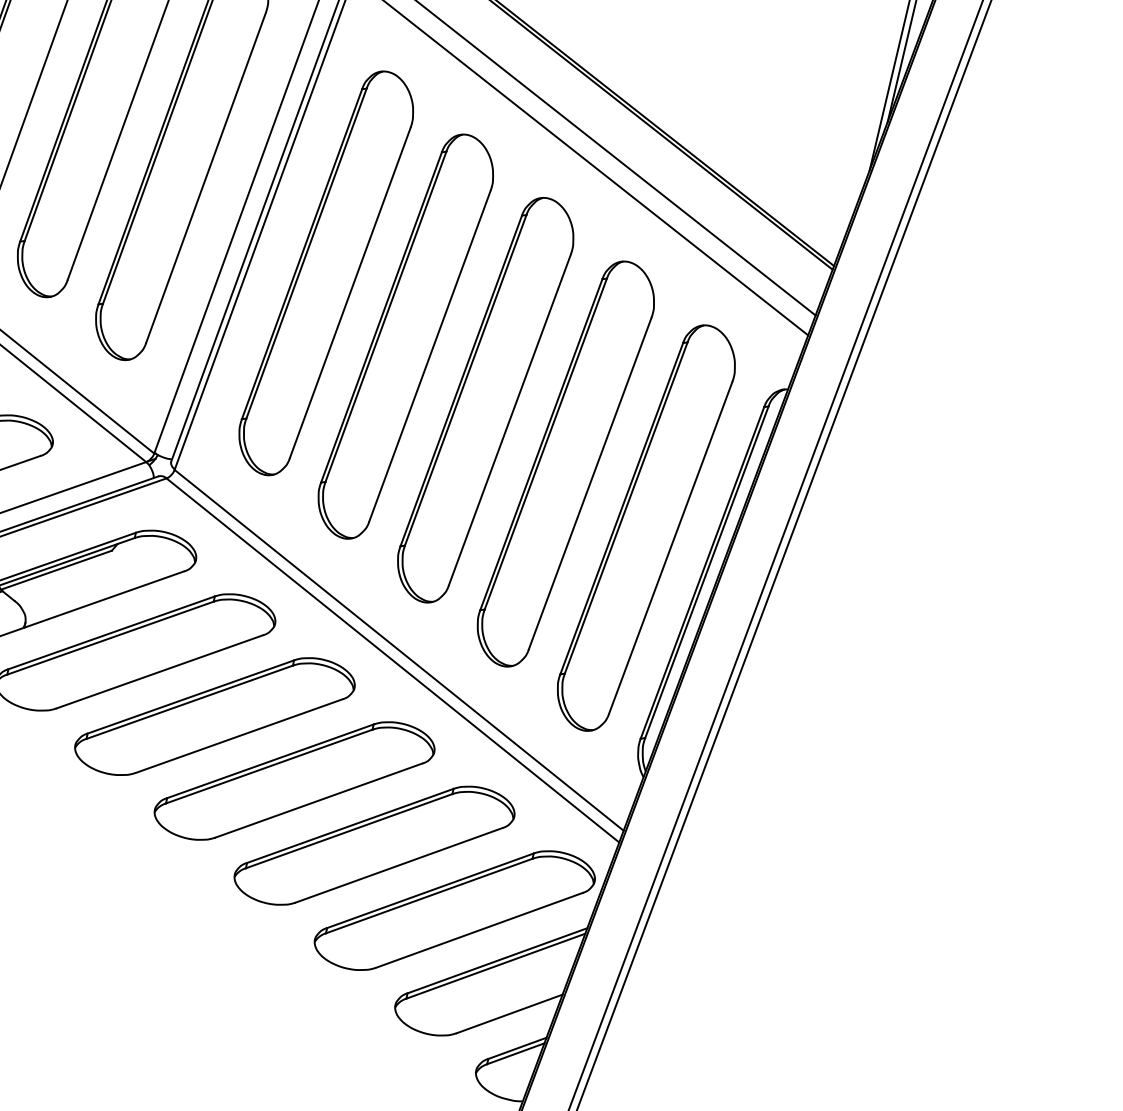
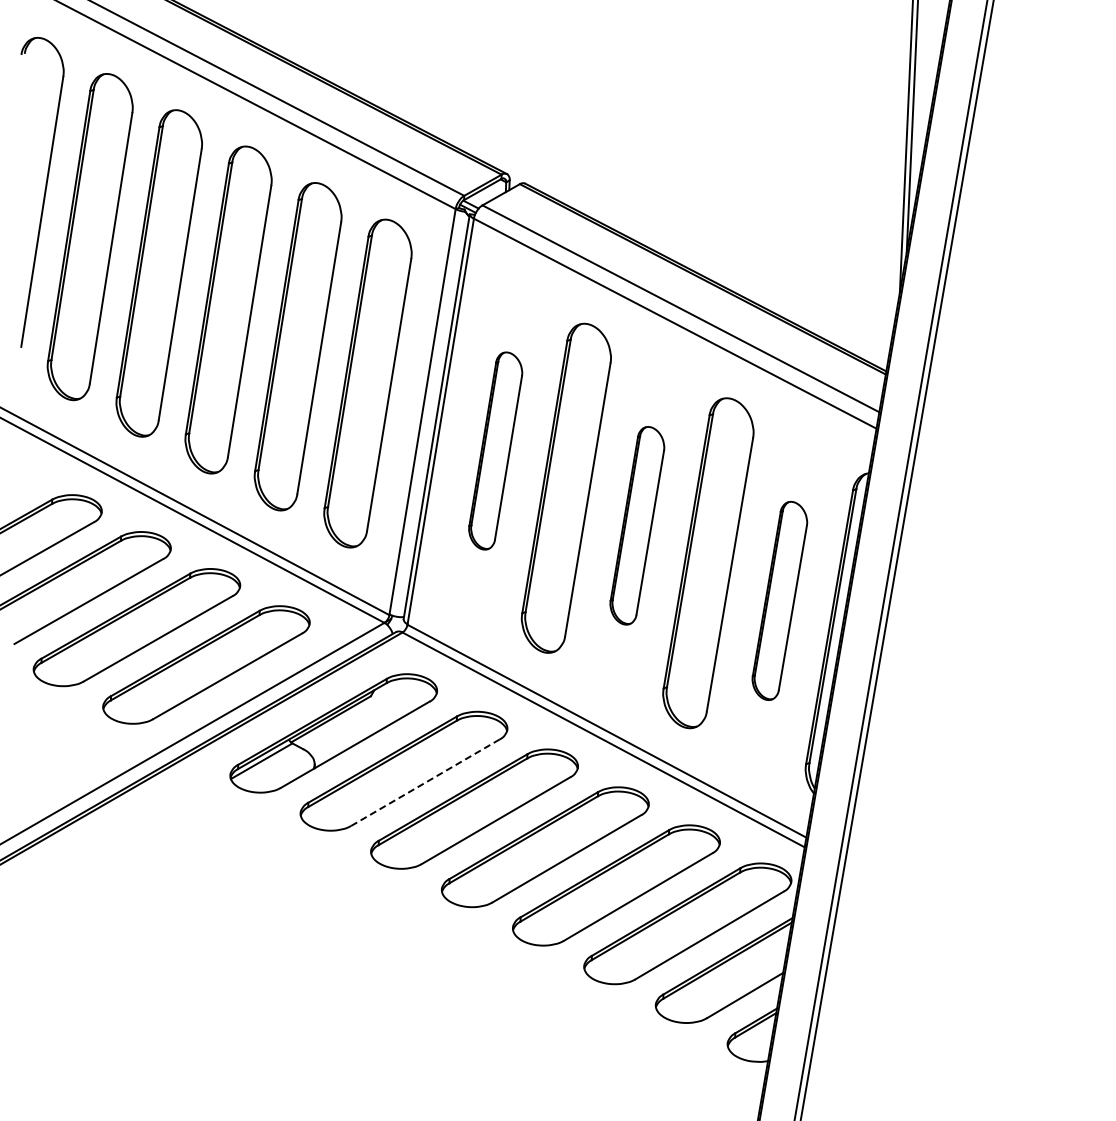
part: (326, 272) -> (495, 450), size x0.6
part: (486, 400) -> (637, 525), size x0.6
part: (646, 527) -> (779, 600), size x0.6
line: (159, 671) -> (425, 782), solid -> dashed

